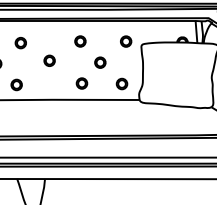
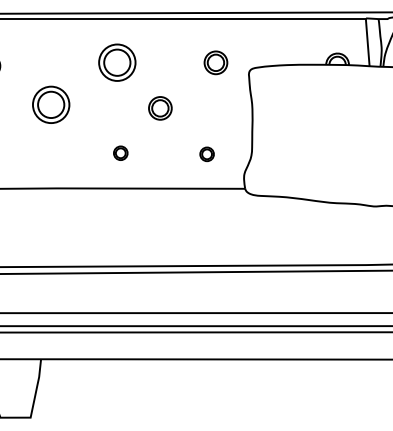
part: (80, 41) -> (117, 62), size x1.6
part: (49, 60) -> (50, 103), size x1.6
part: (81, 83) -> (119, 153), size x0.6
part: (121, 83) -> (205, 153), size x0.6

